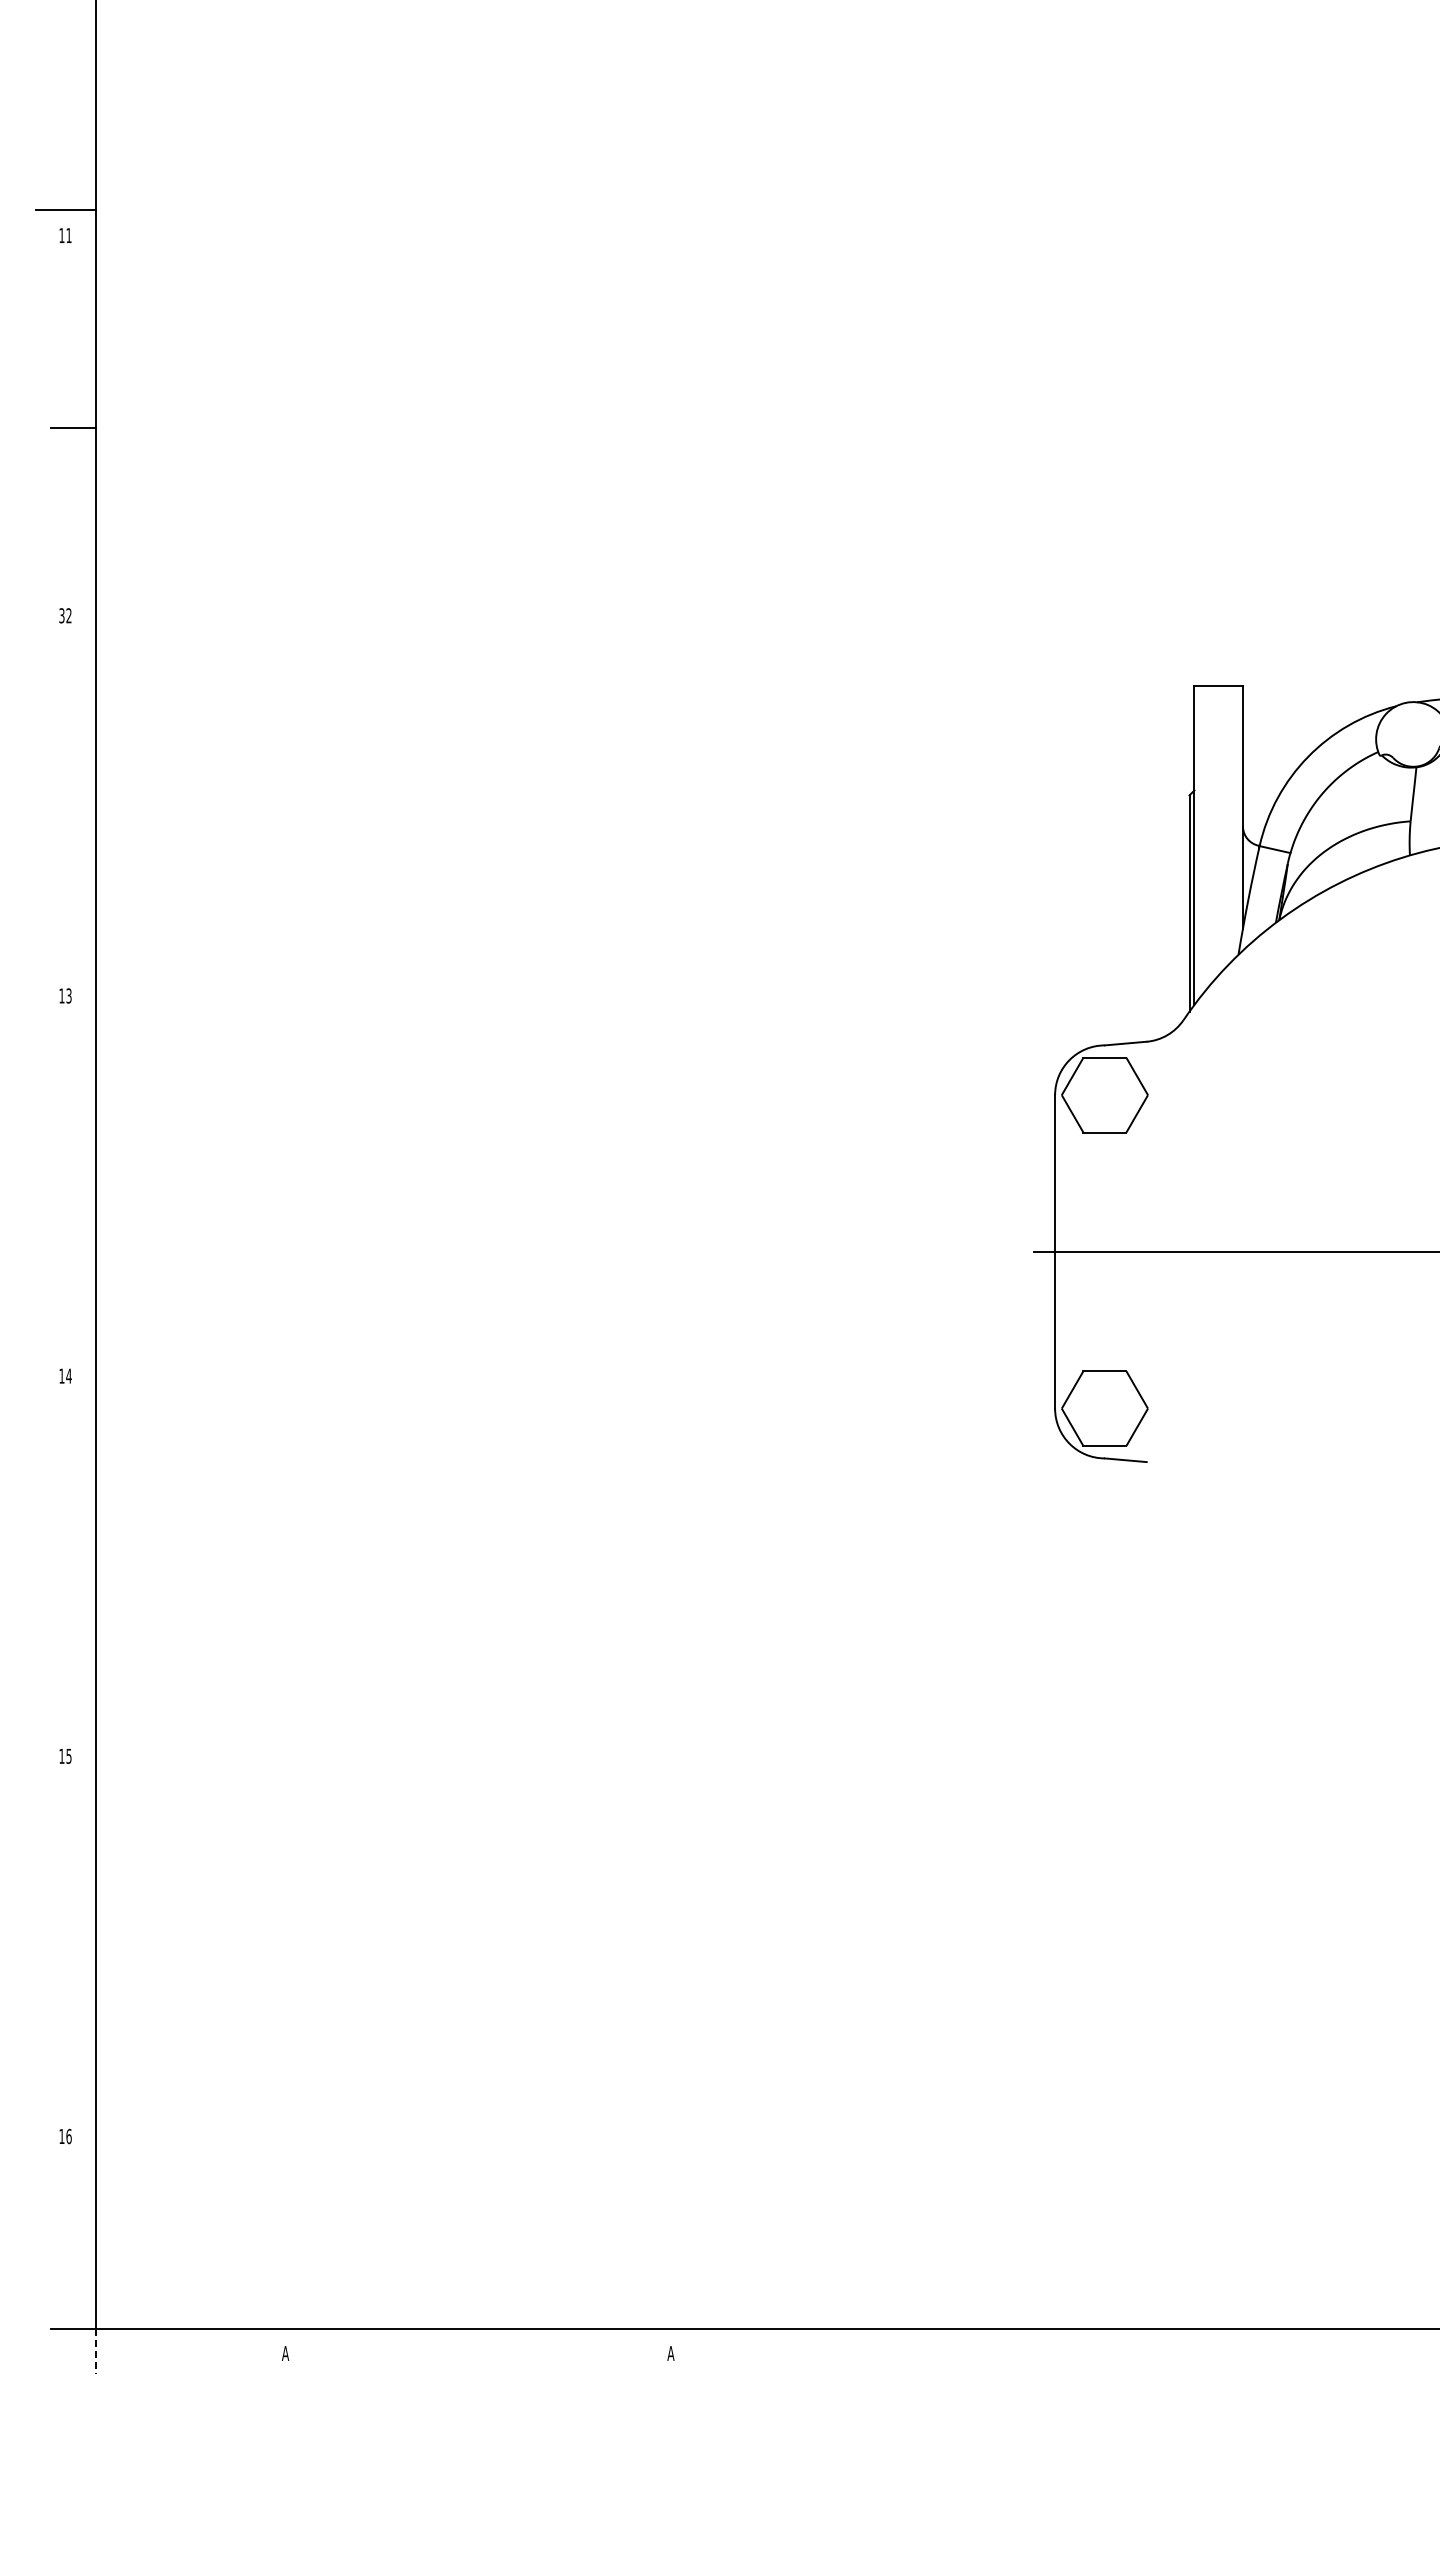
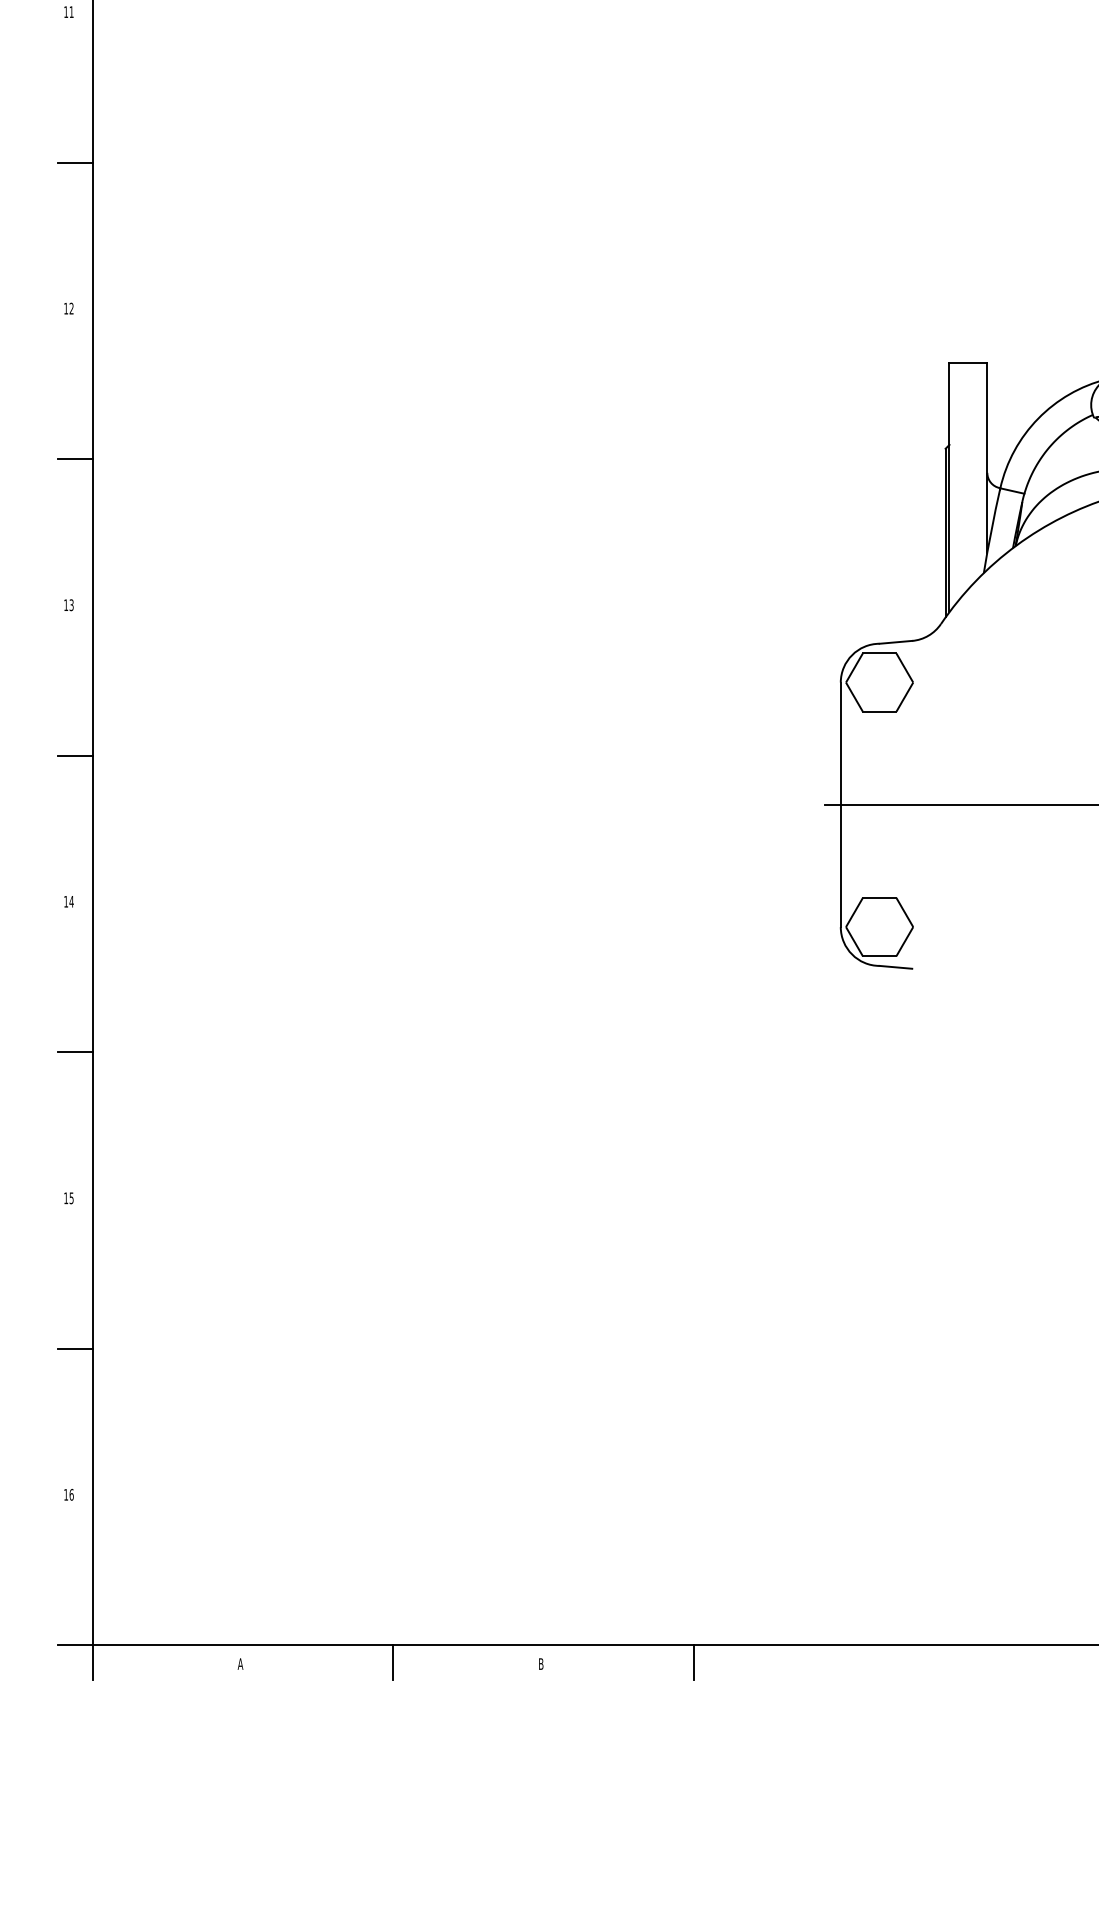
text: (61, 615) -> (65, 308), 32 -> 12
line: (73, 808) -> (75, 458), added
line: (73, 1188) -> (75, 755), added
line: (73, 1569) -> (75, 1052), added
line: (73, 1949) -> (75, 1348), added
line: (481, 2351) -> (393, 1662), added
line: (866, 2351) -> (693, 1662), added
line: (95, 2352) -> (92, 1663), dashed -> solid
text: (670, 2353) -> (540, 1664), A -> B

